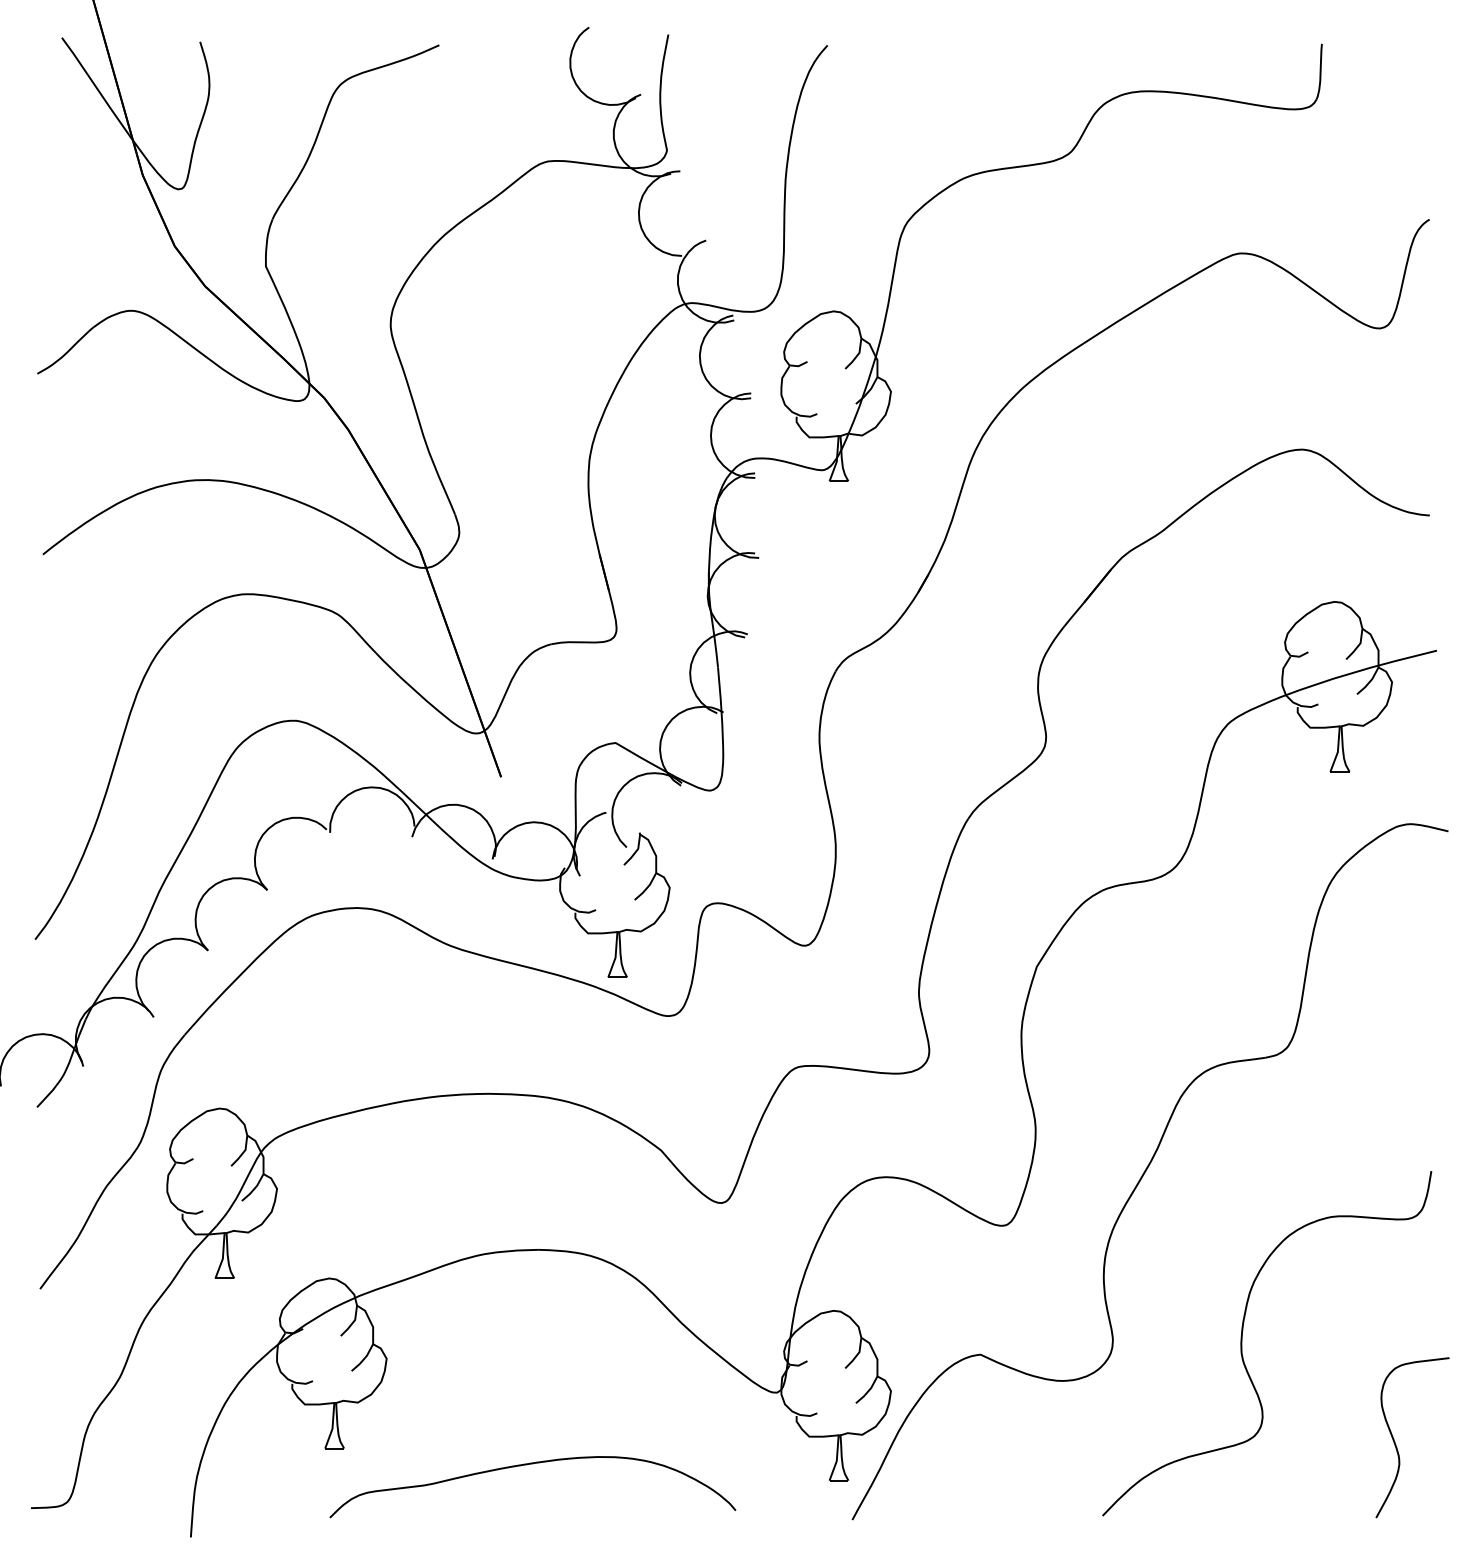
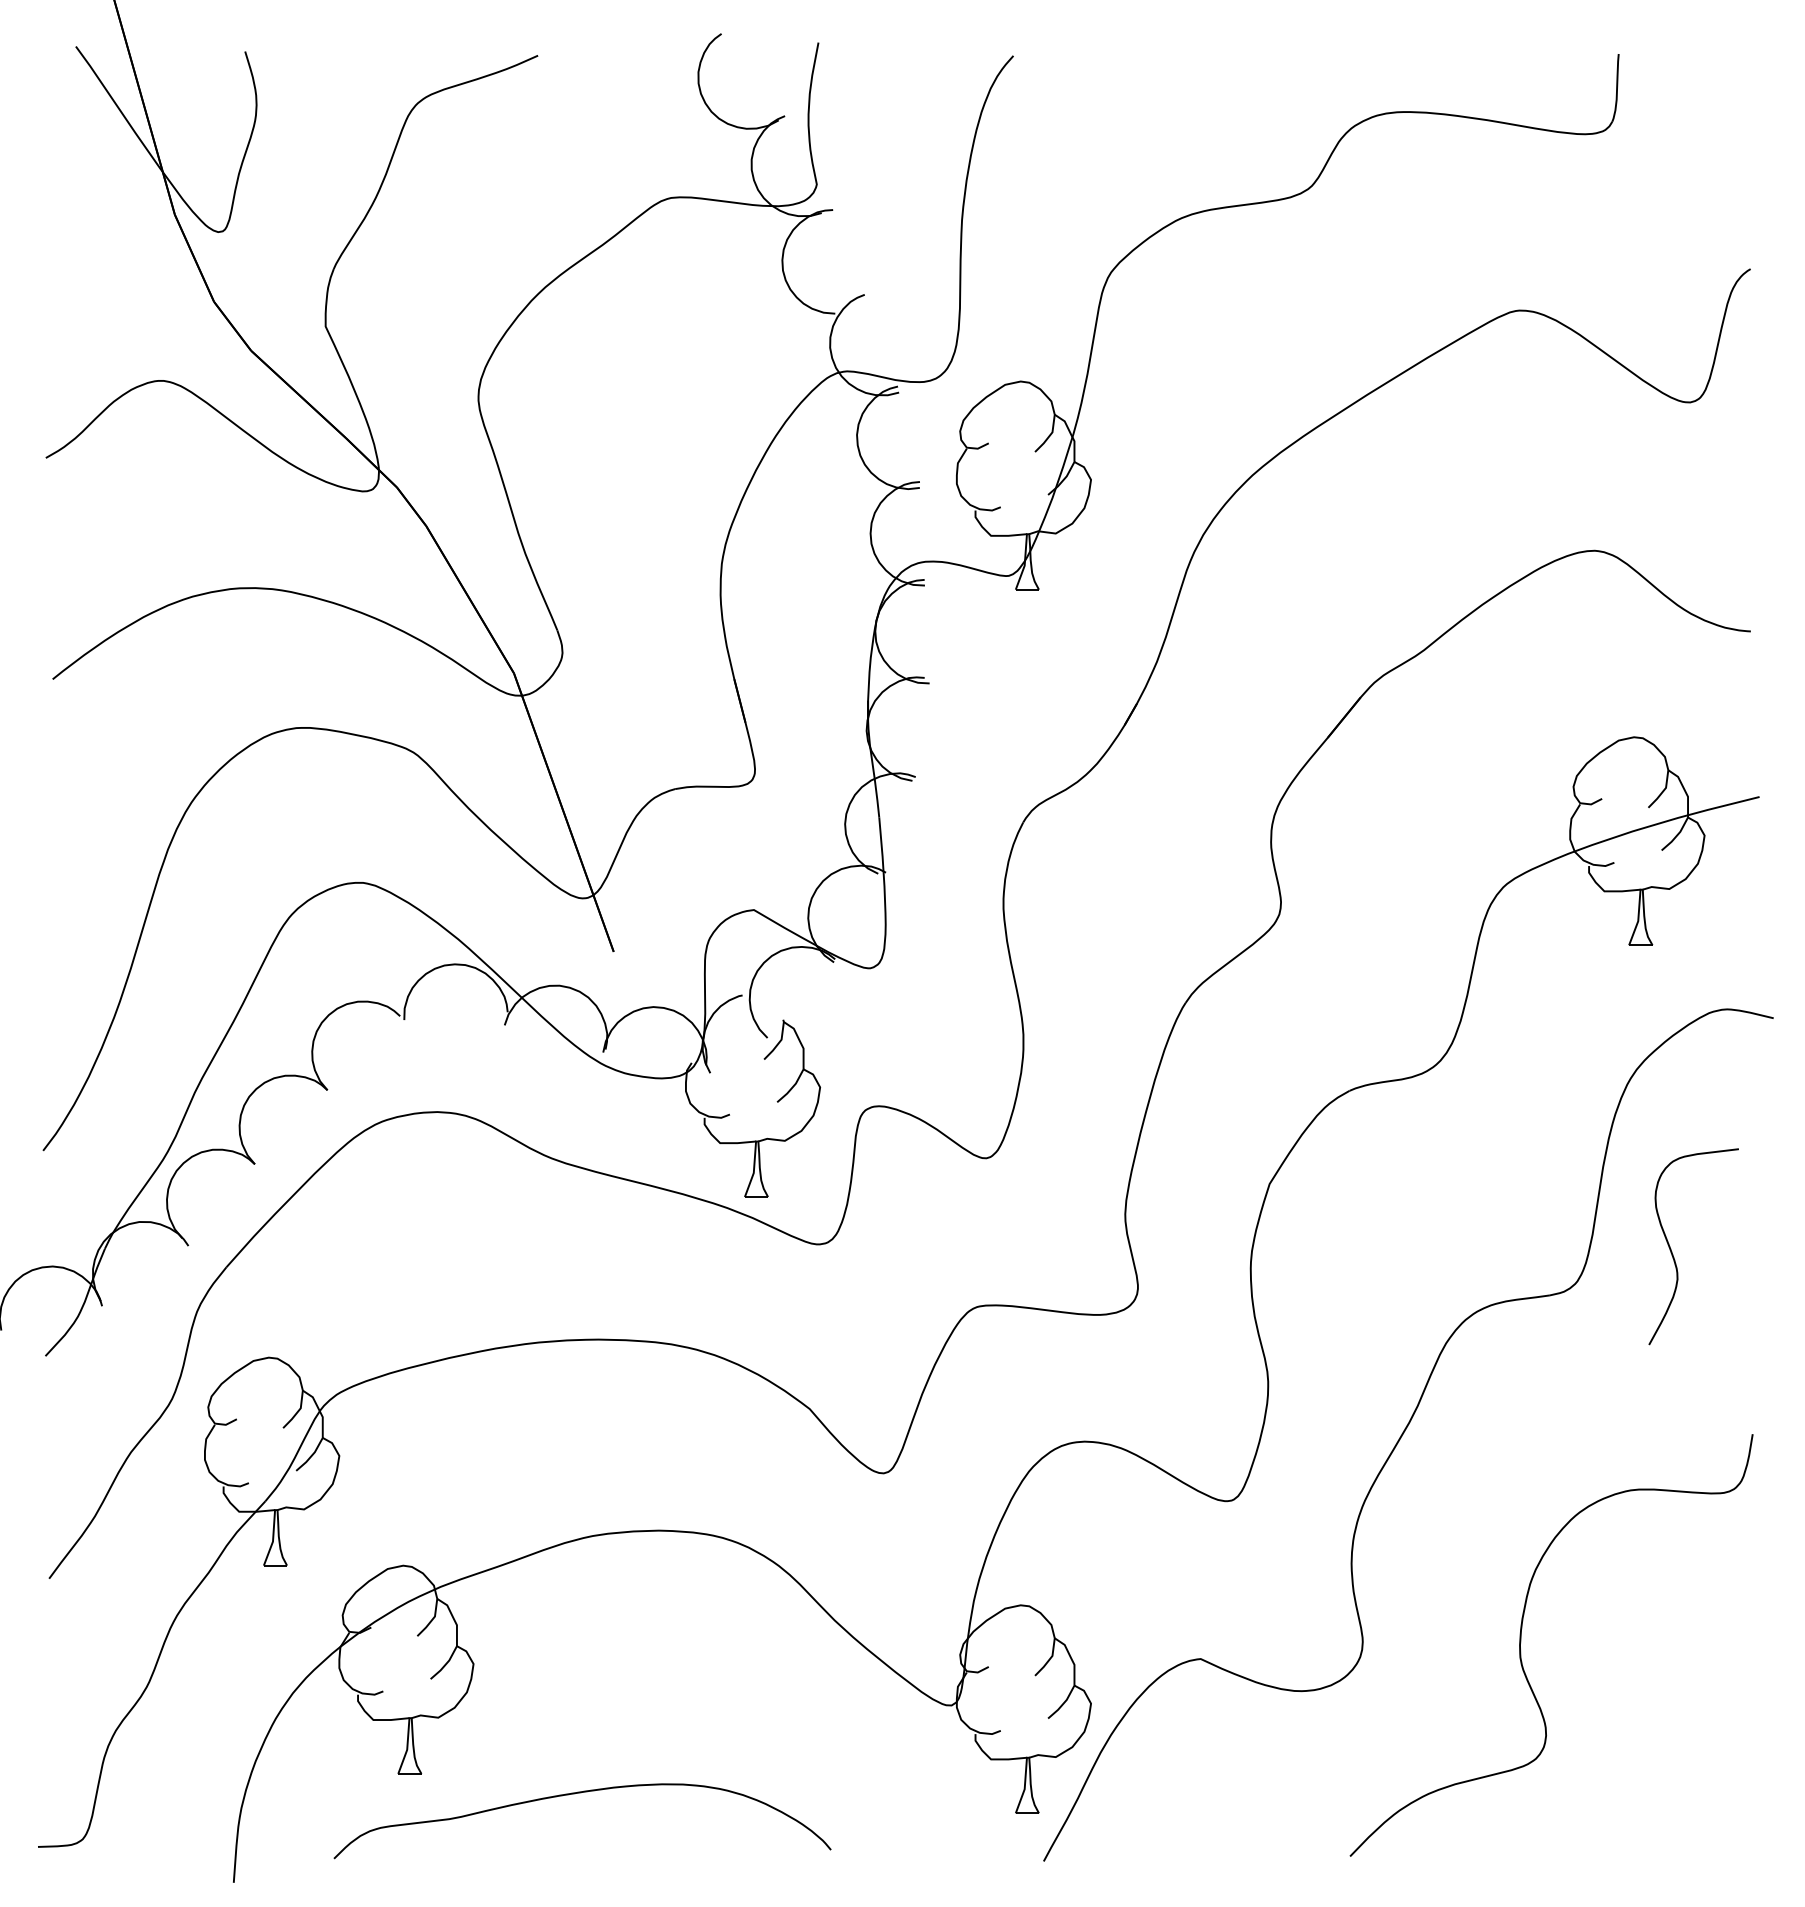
curve: (1396, 1444) -> (1673, 1254), moved
curve: (532, 1464) -> (581, 1793), moved

